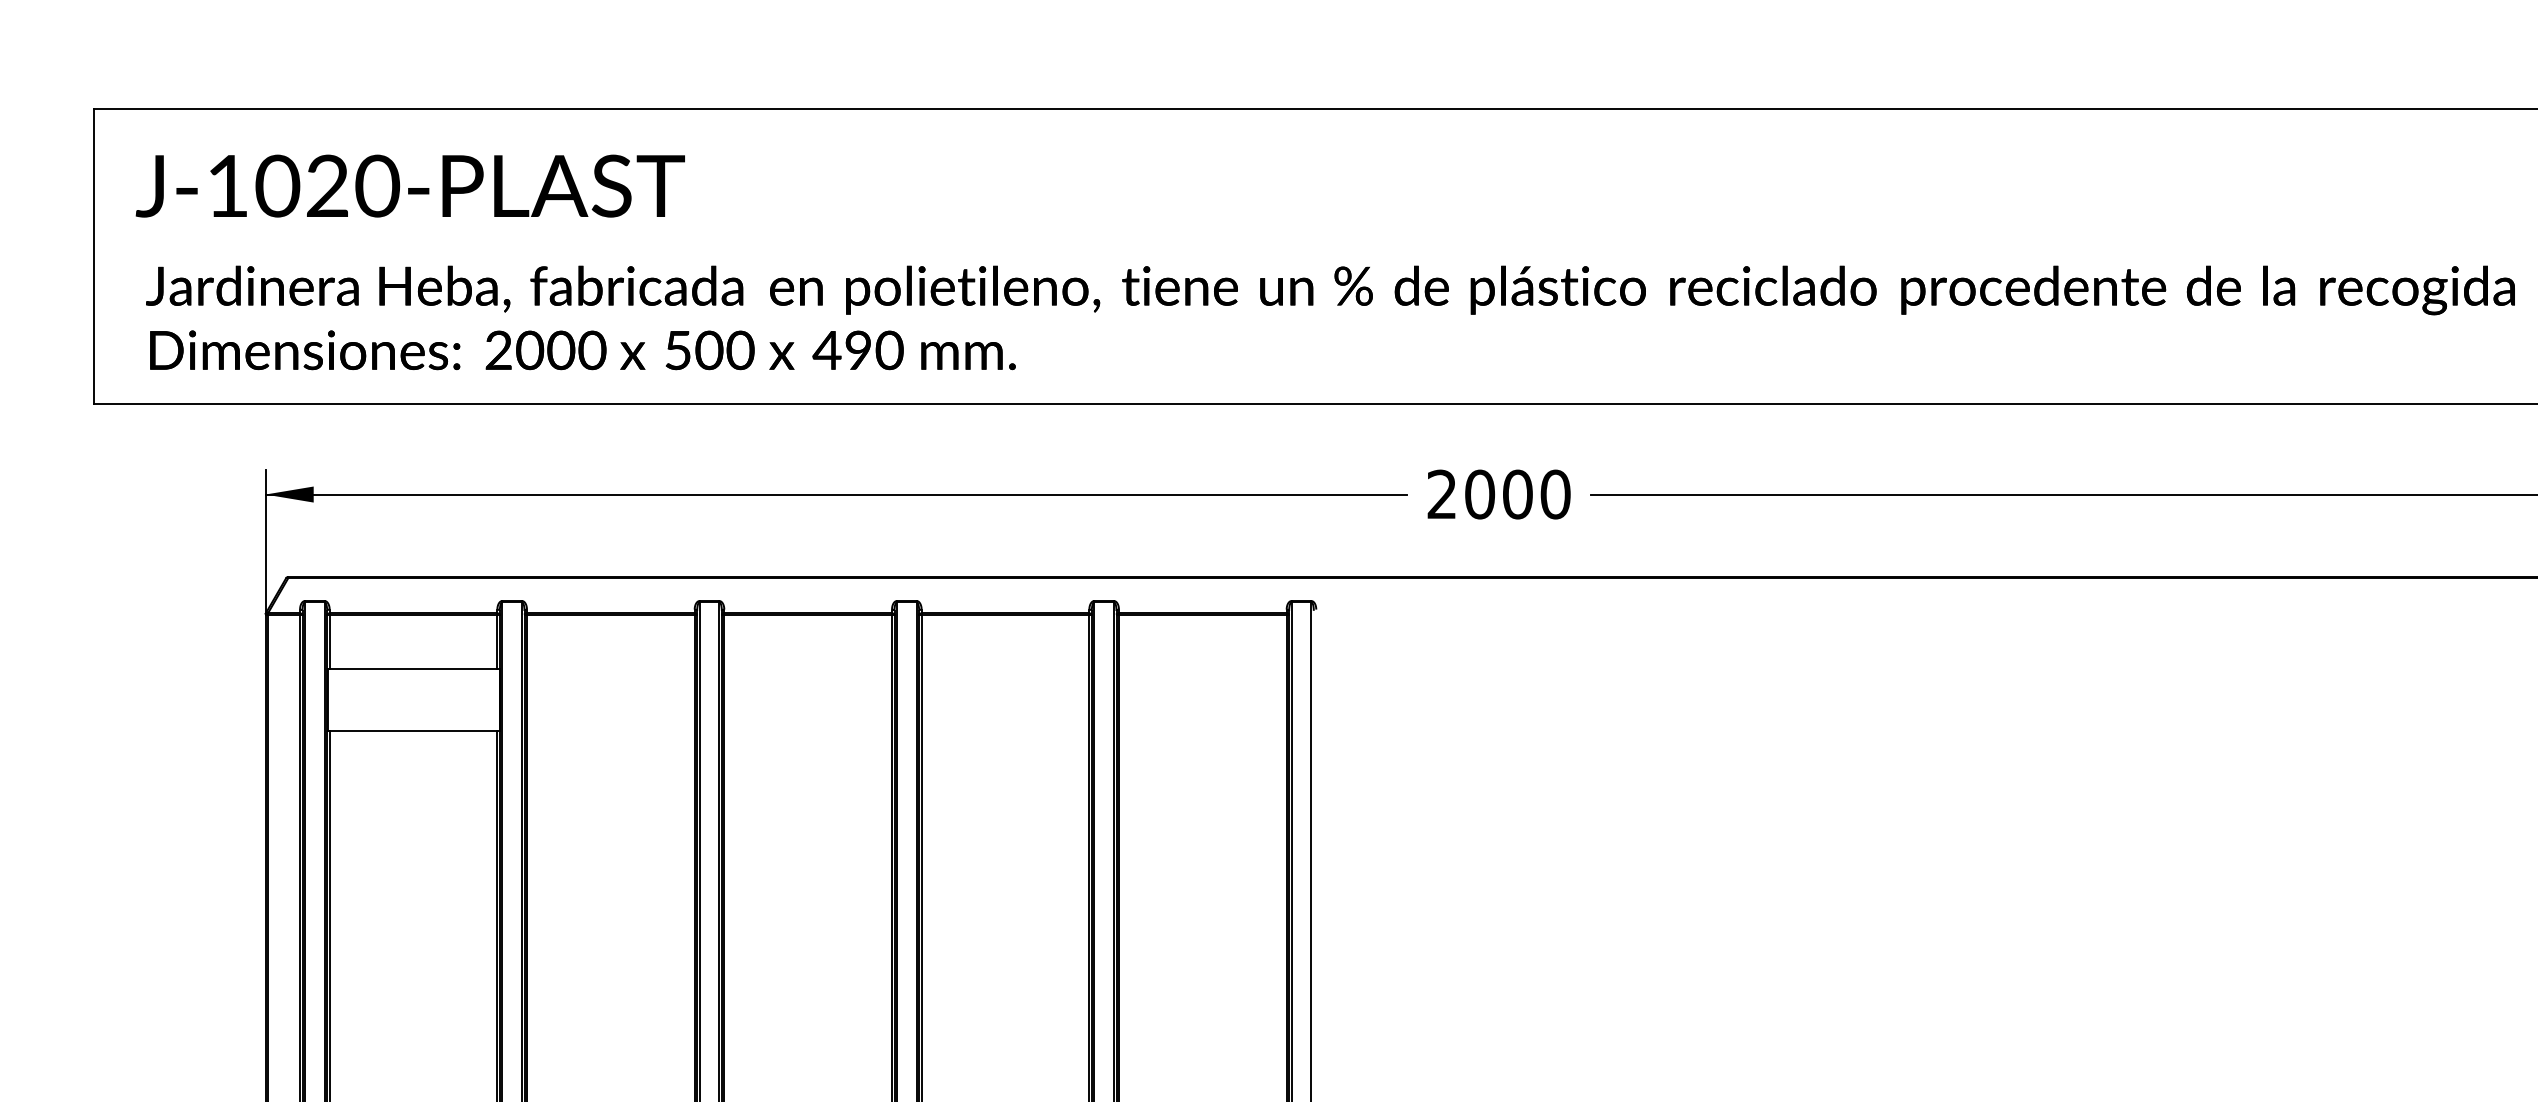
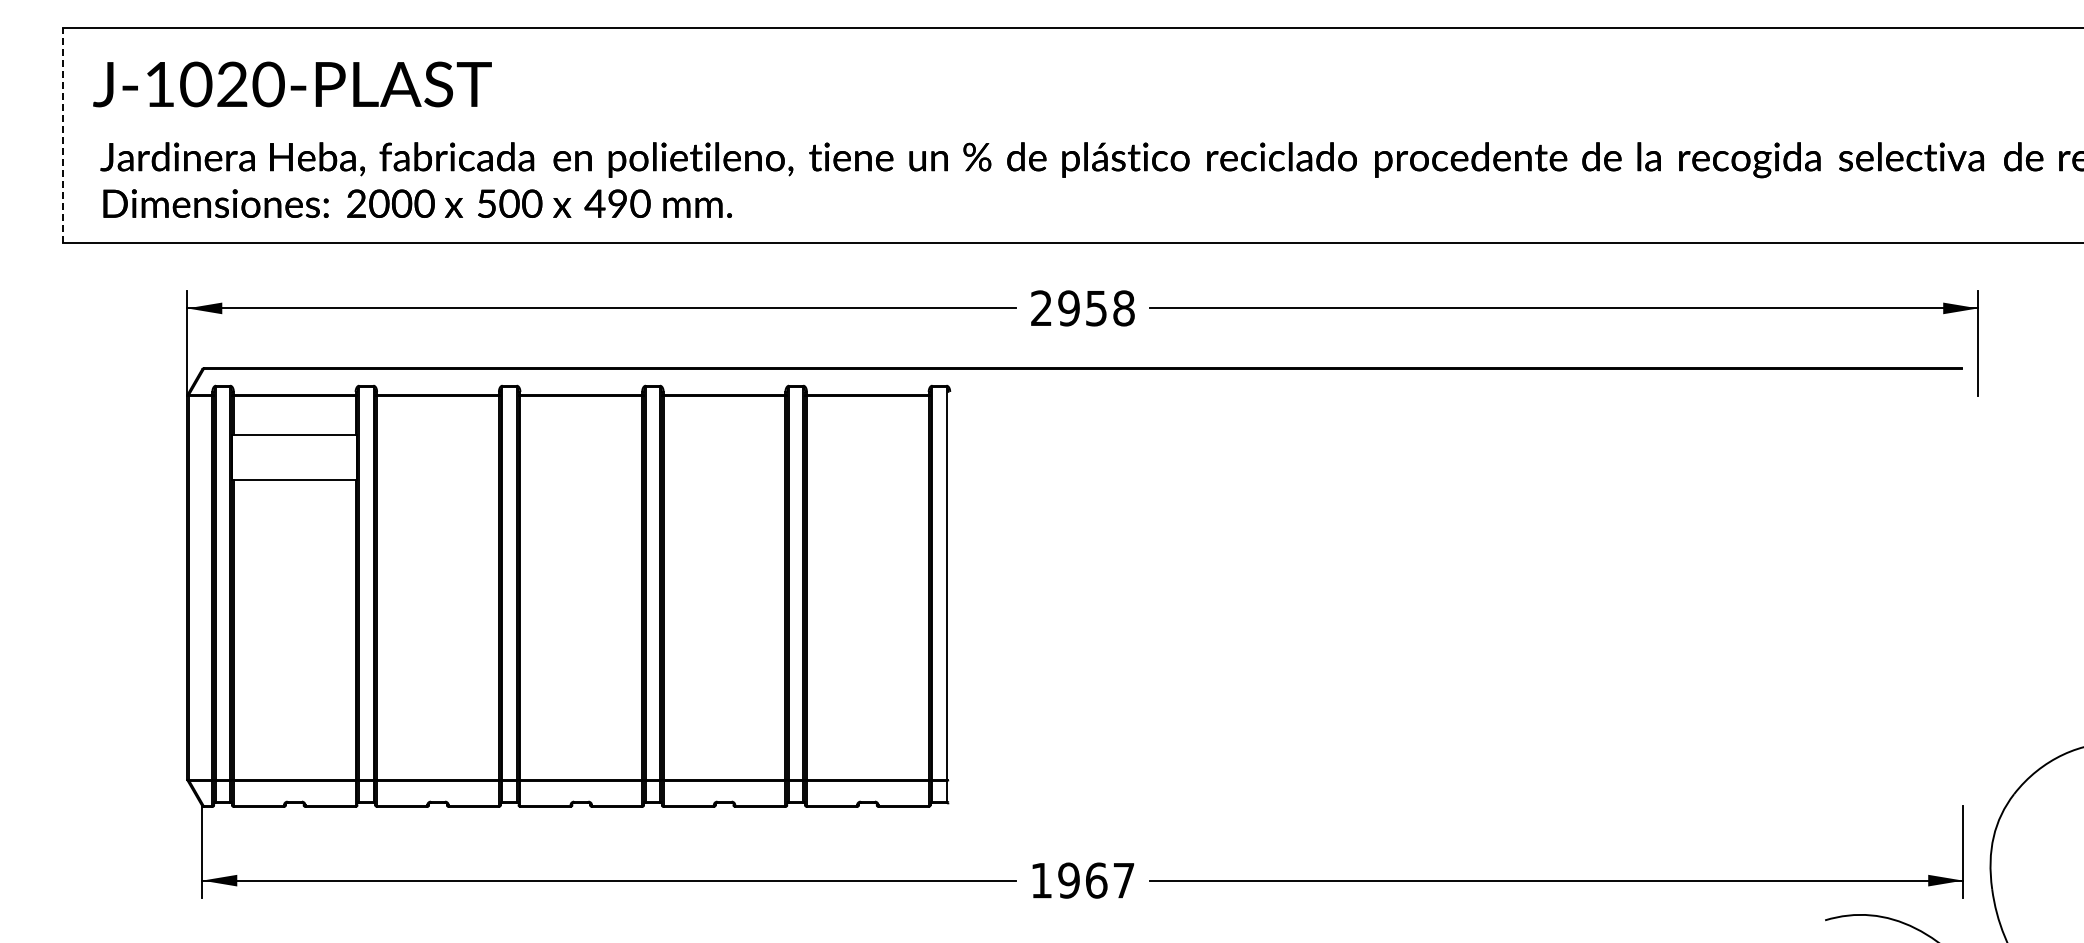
line: (93, 255) -> (62, 134), solid -> dashed
text: (1517, 494) -> (1096, 308), 2000 -> 2958

